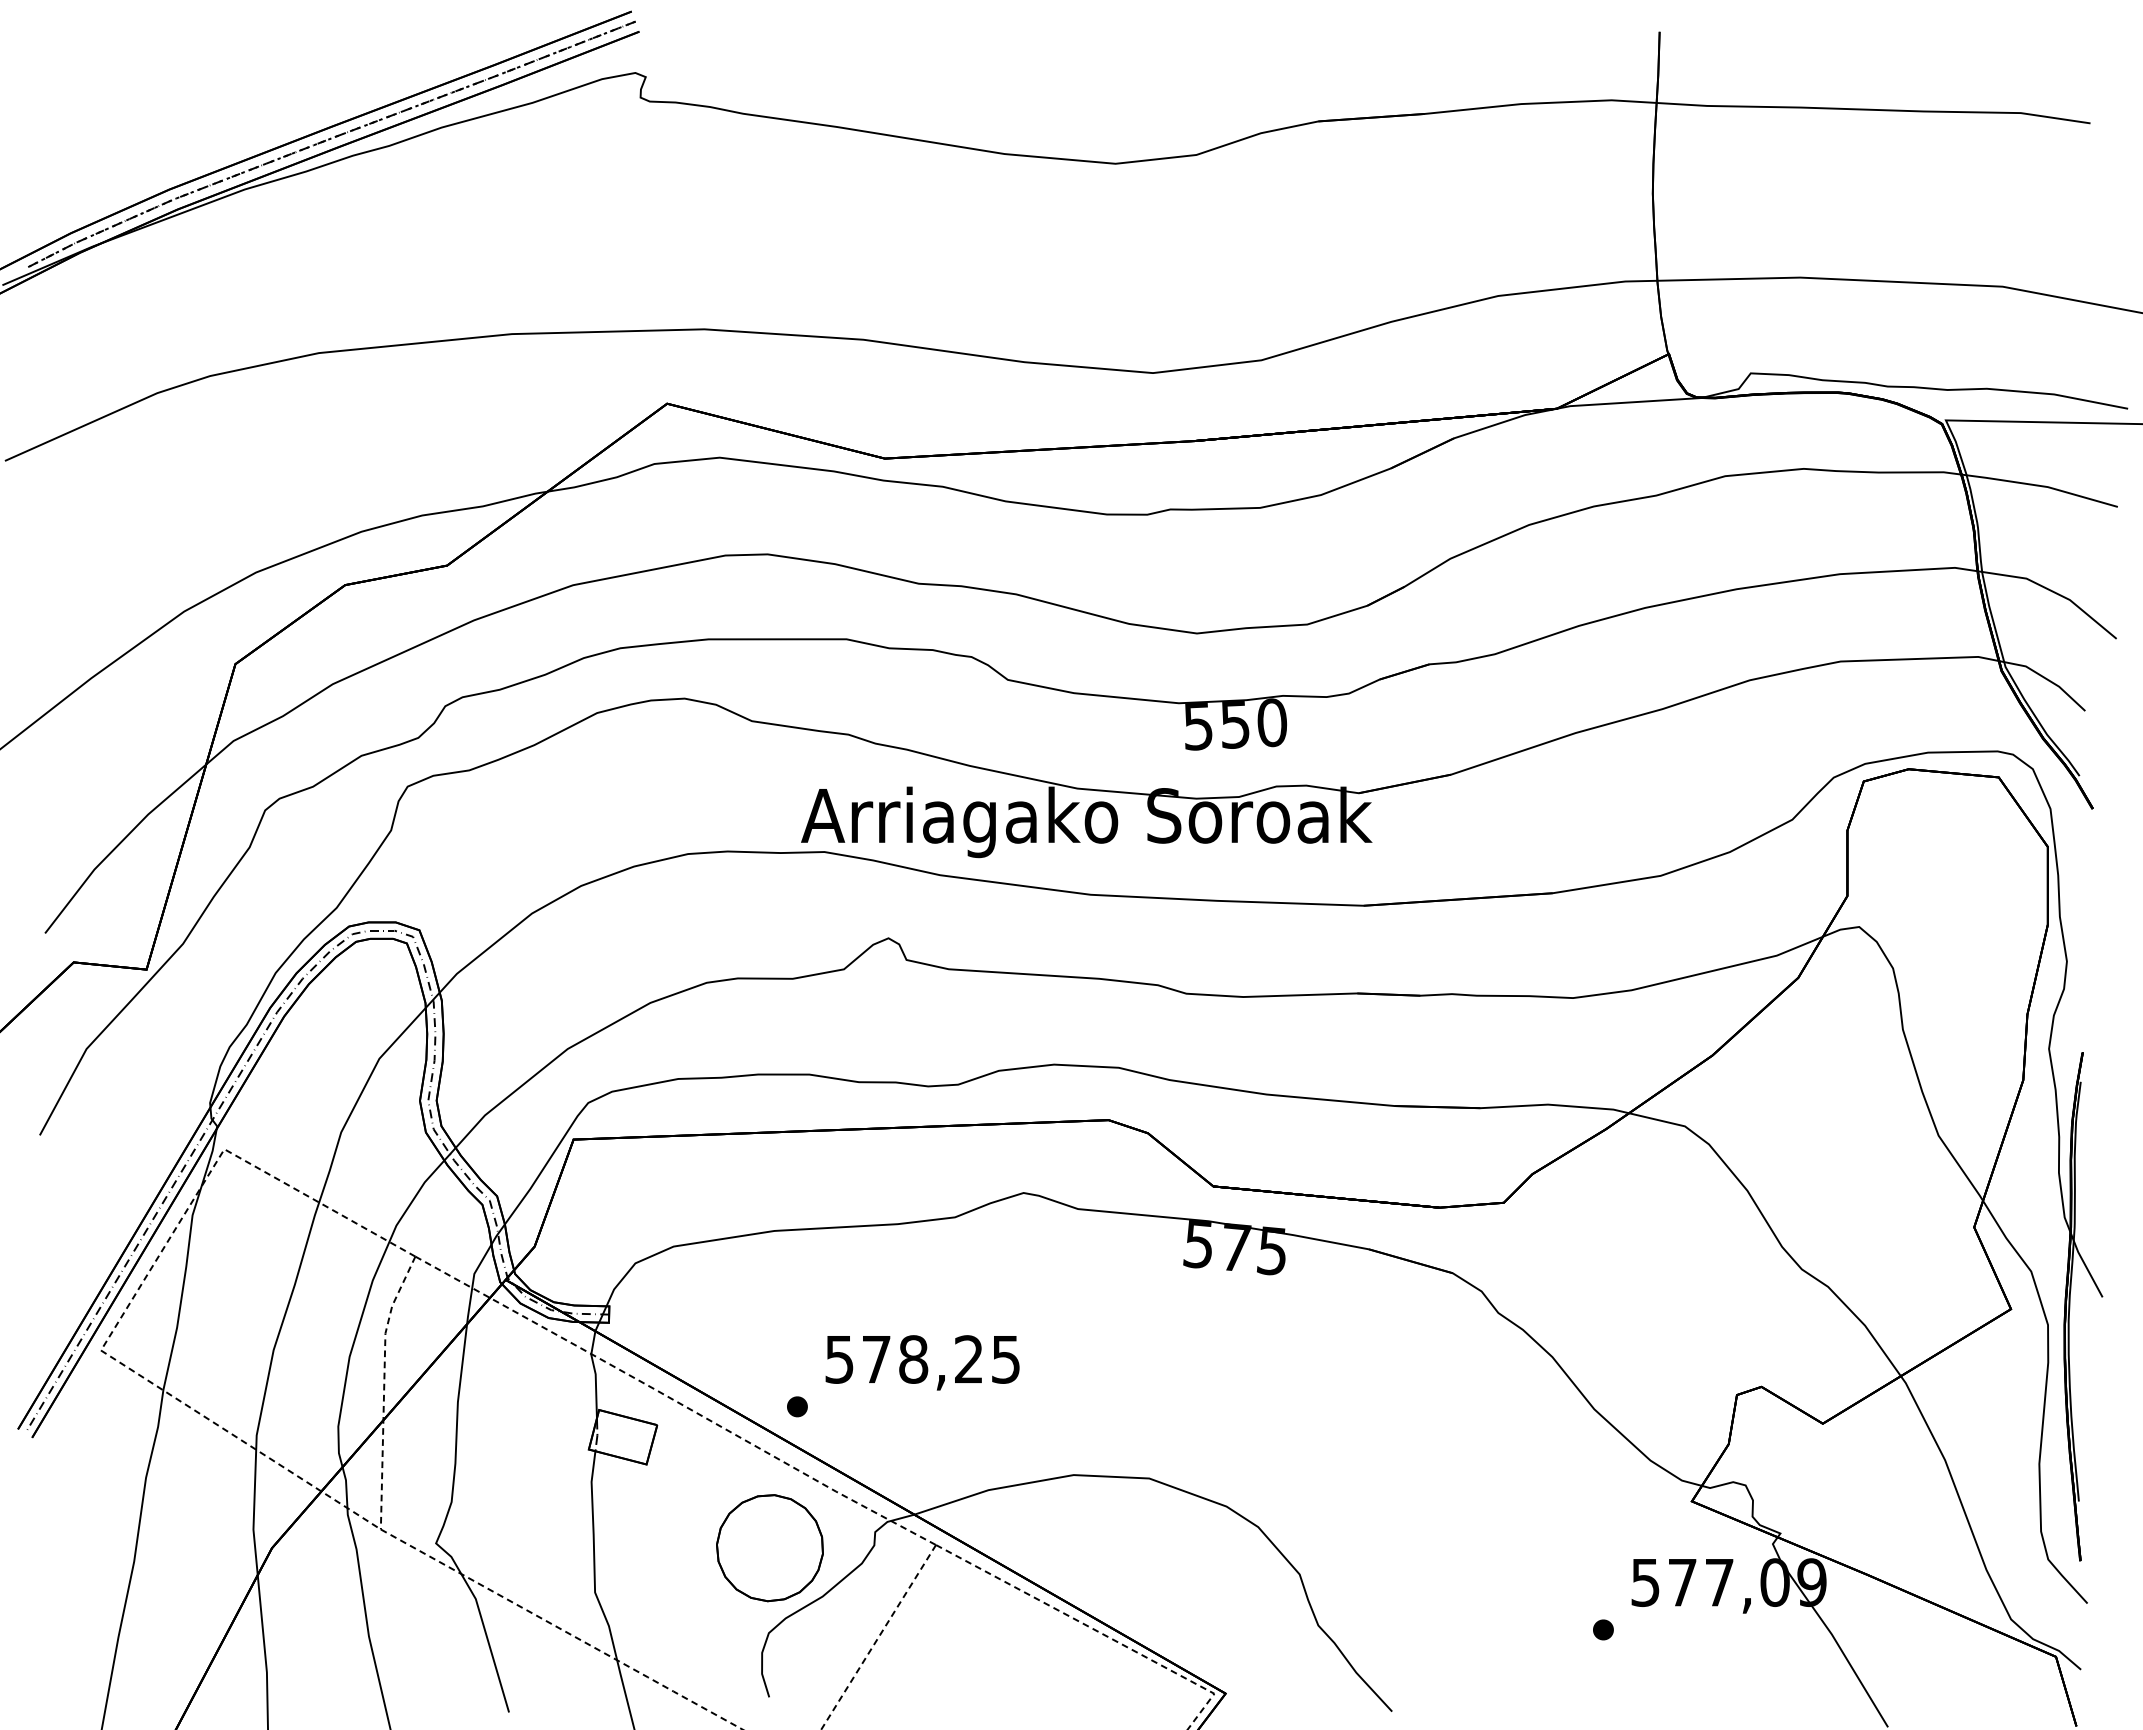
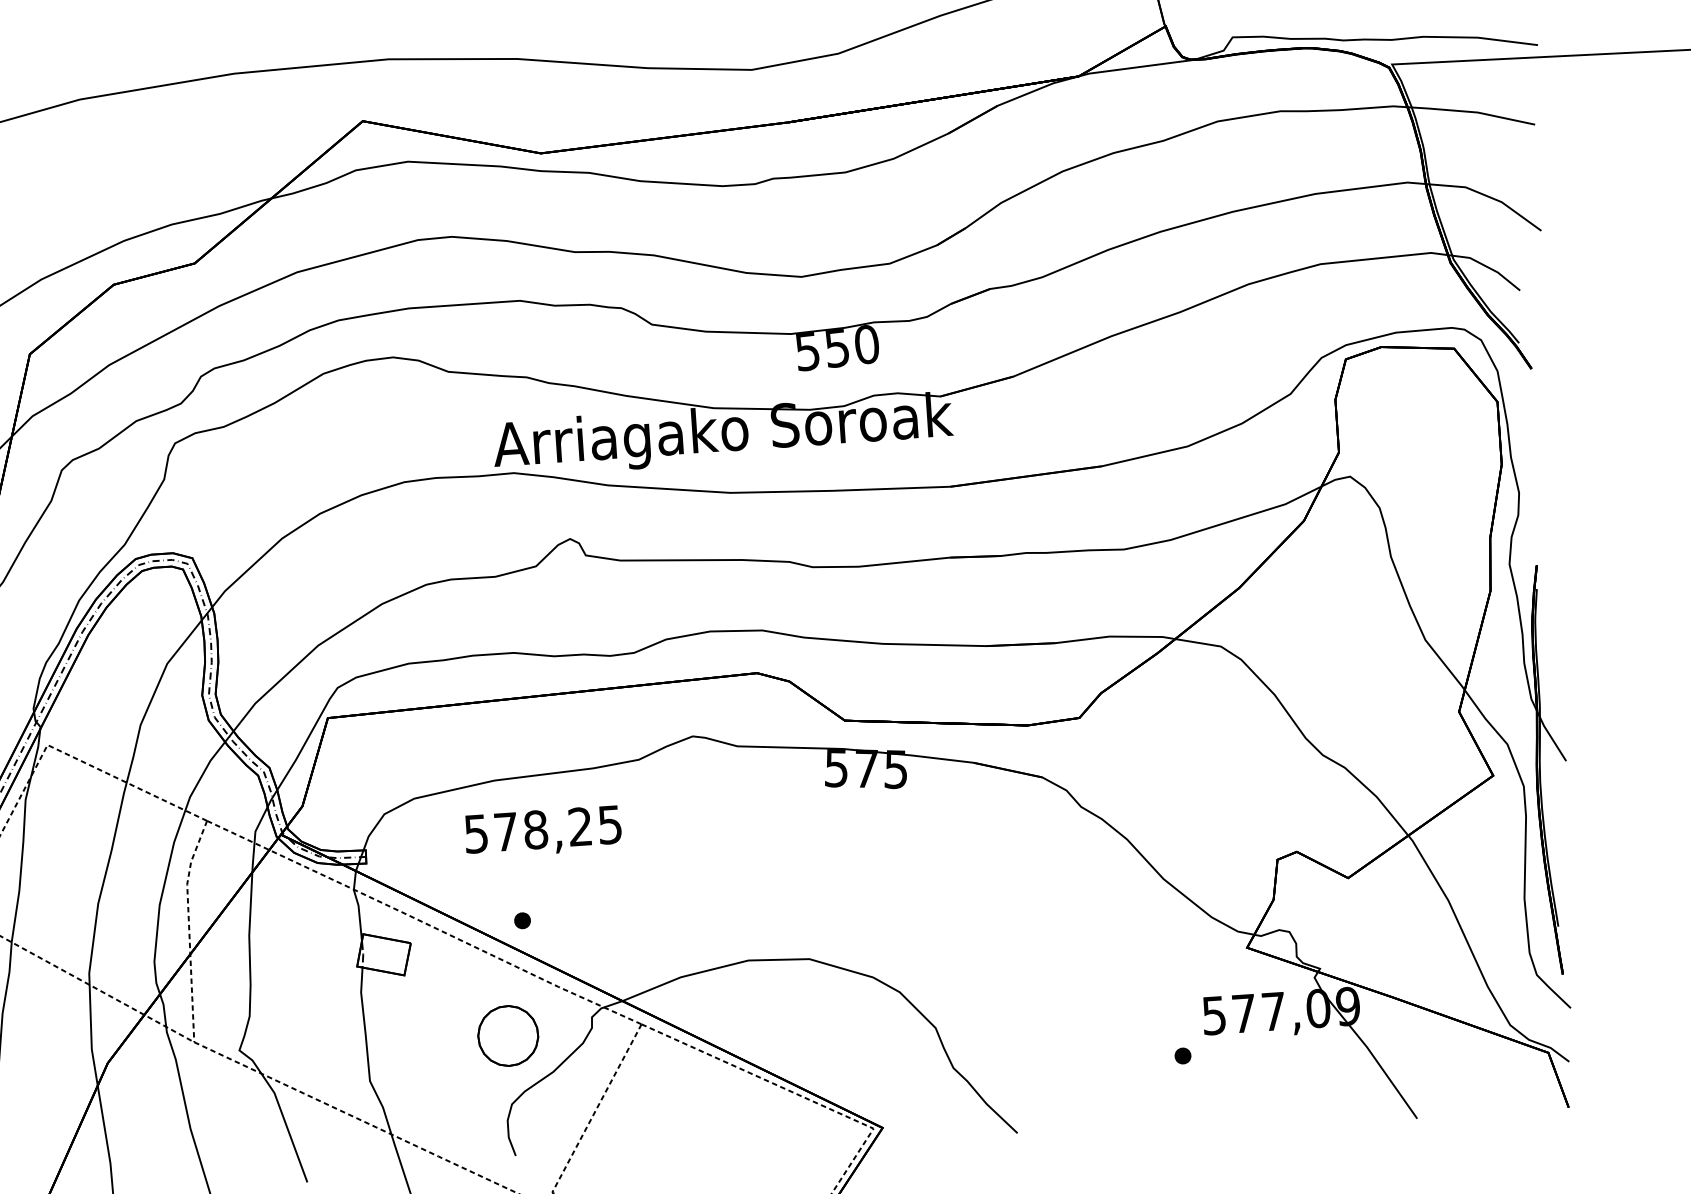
text: (922, 1362) -> (543, 831), moved
part: (769, 1548) -> (507, 1036), size x0.7

